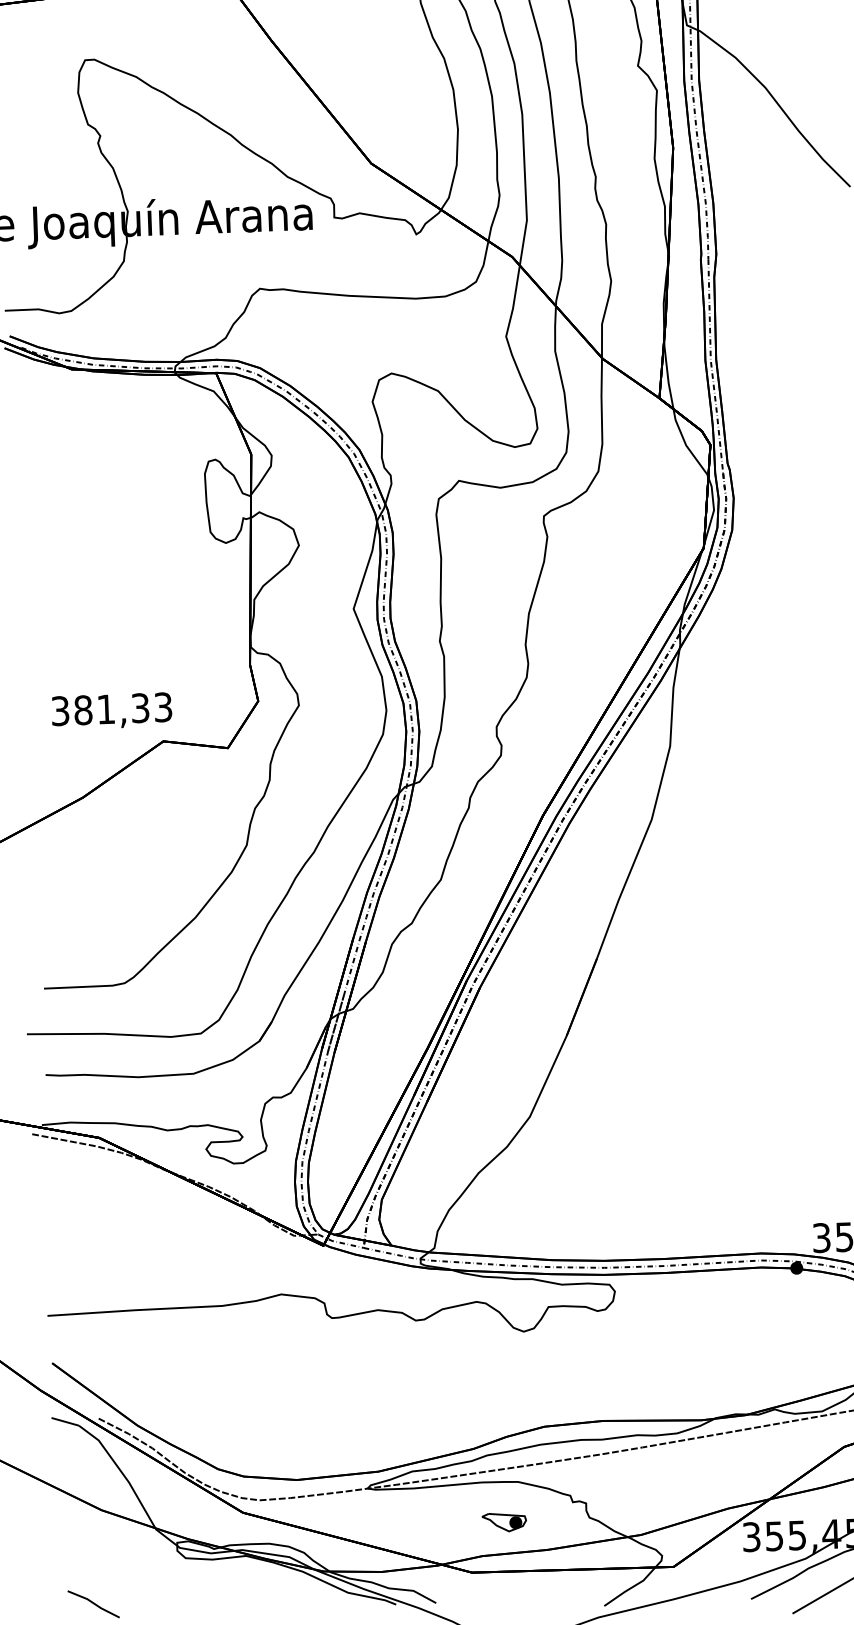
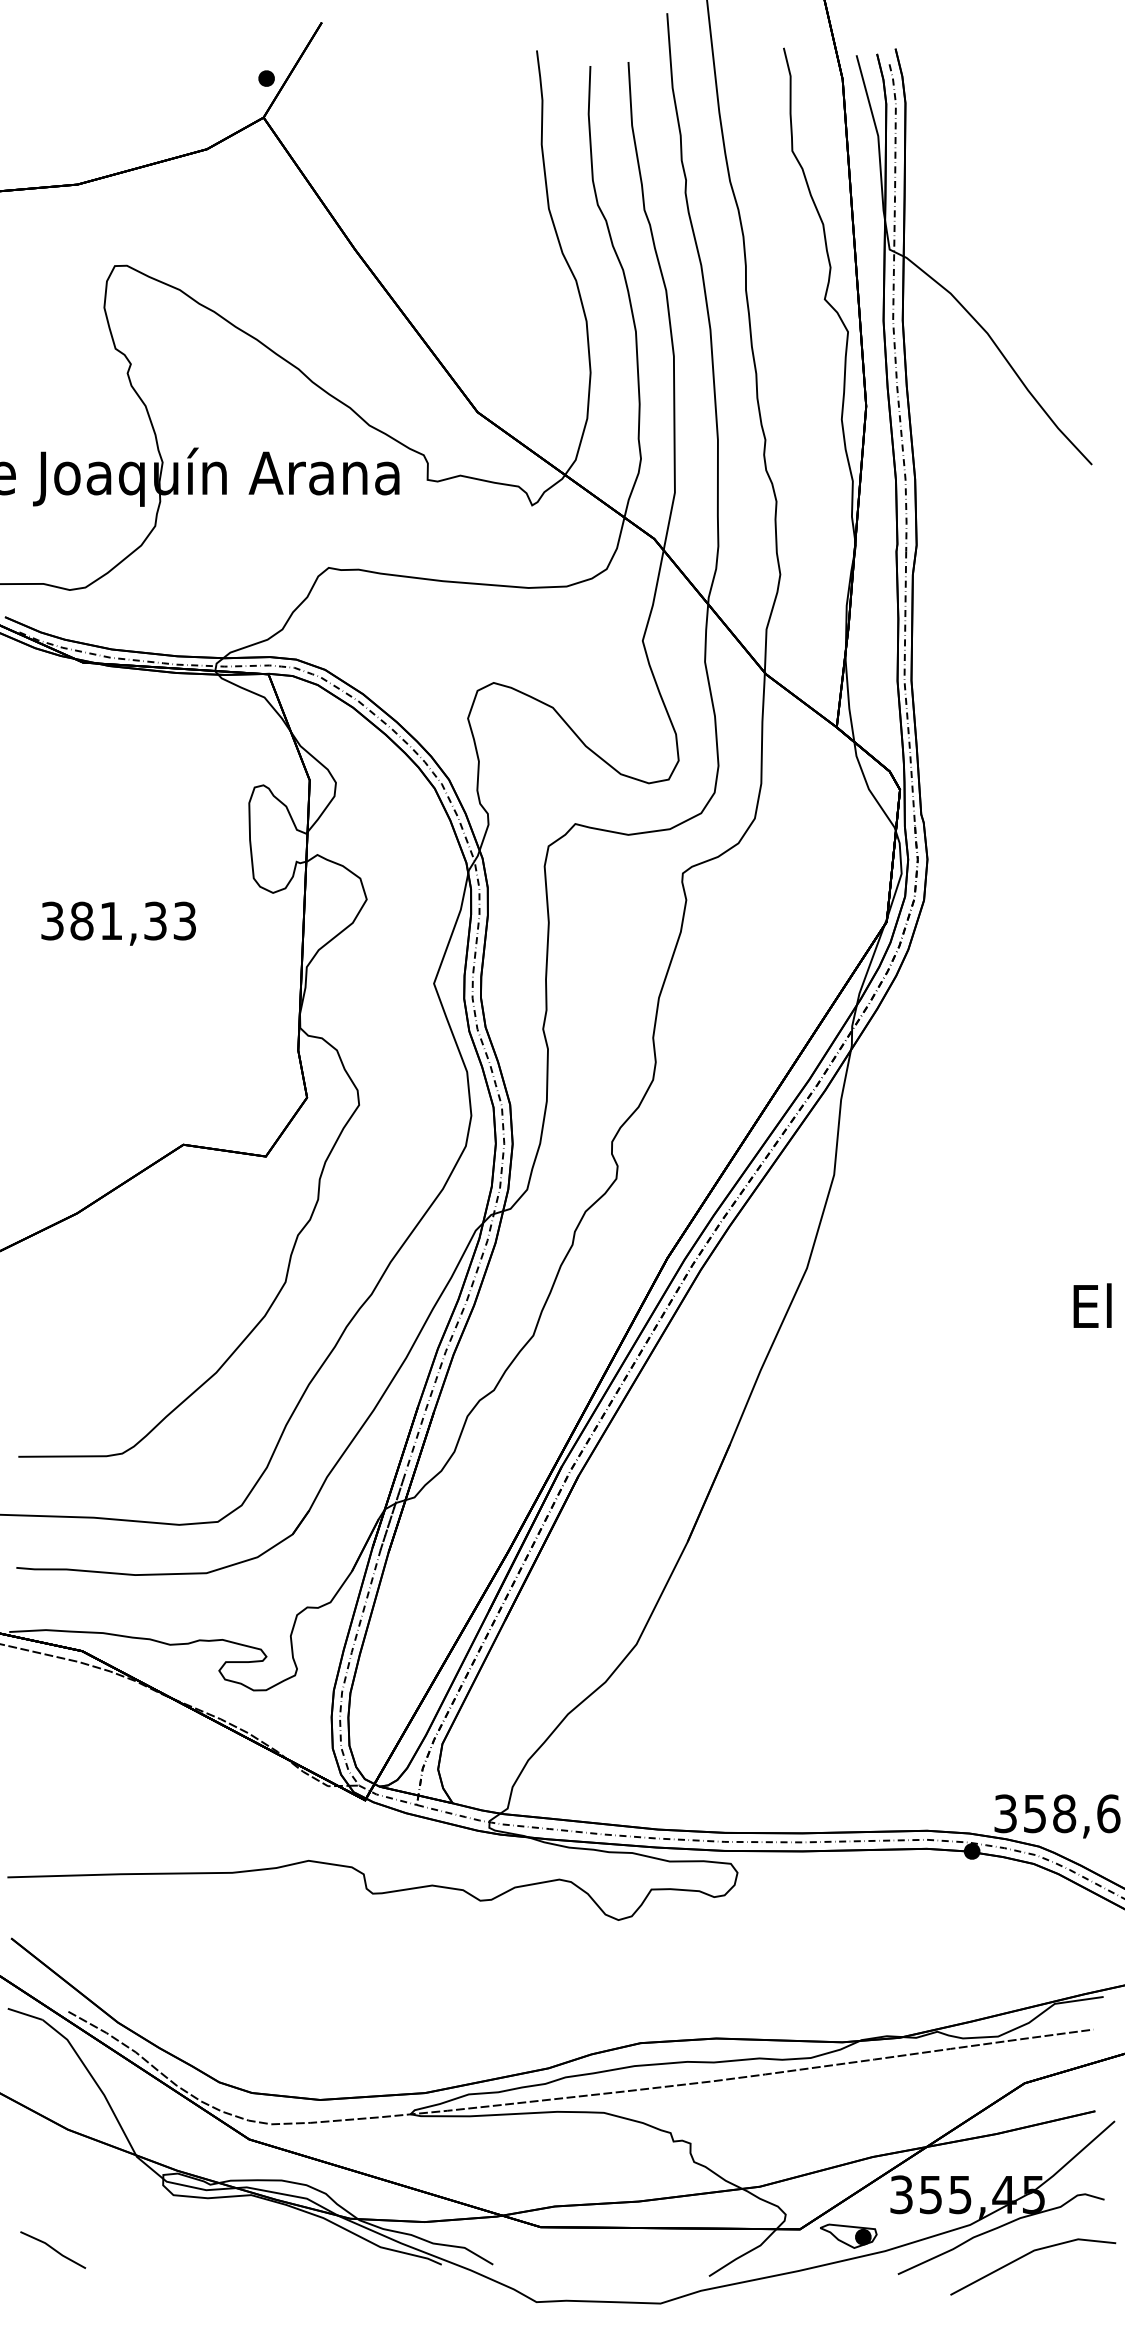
text: (111, 711) -> (118, 923), moved
part: (504, 1521) -> (848, 2235), moved

